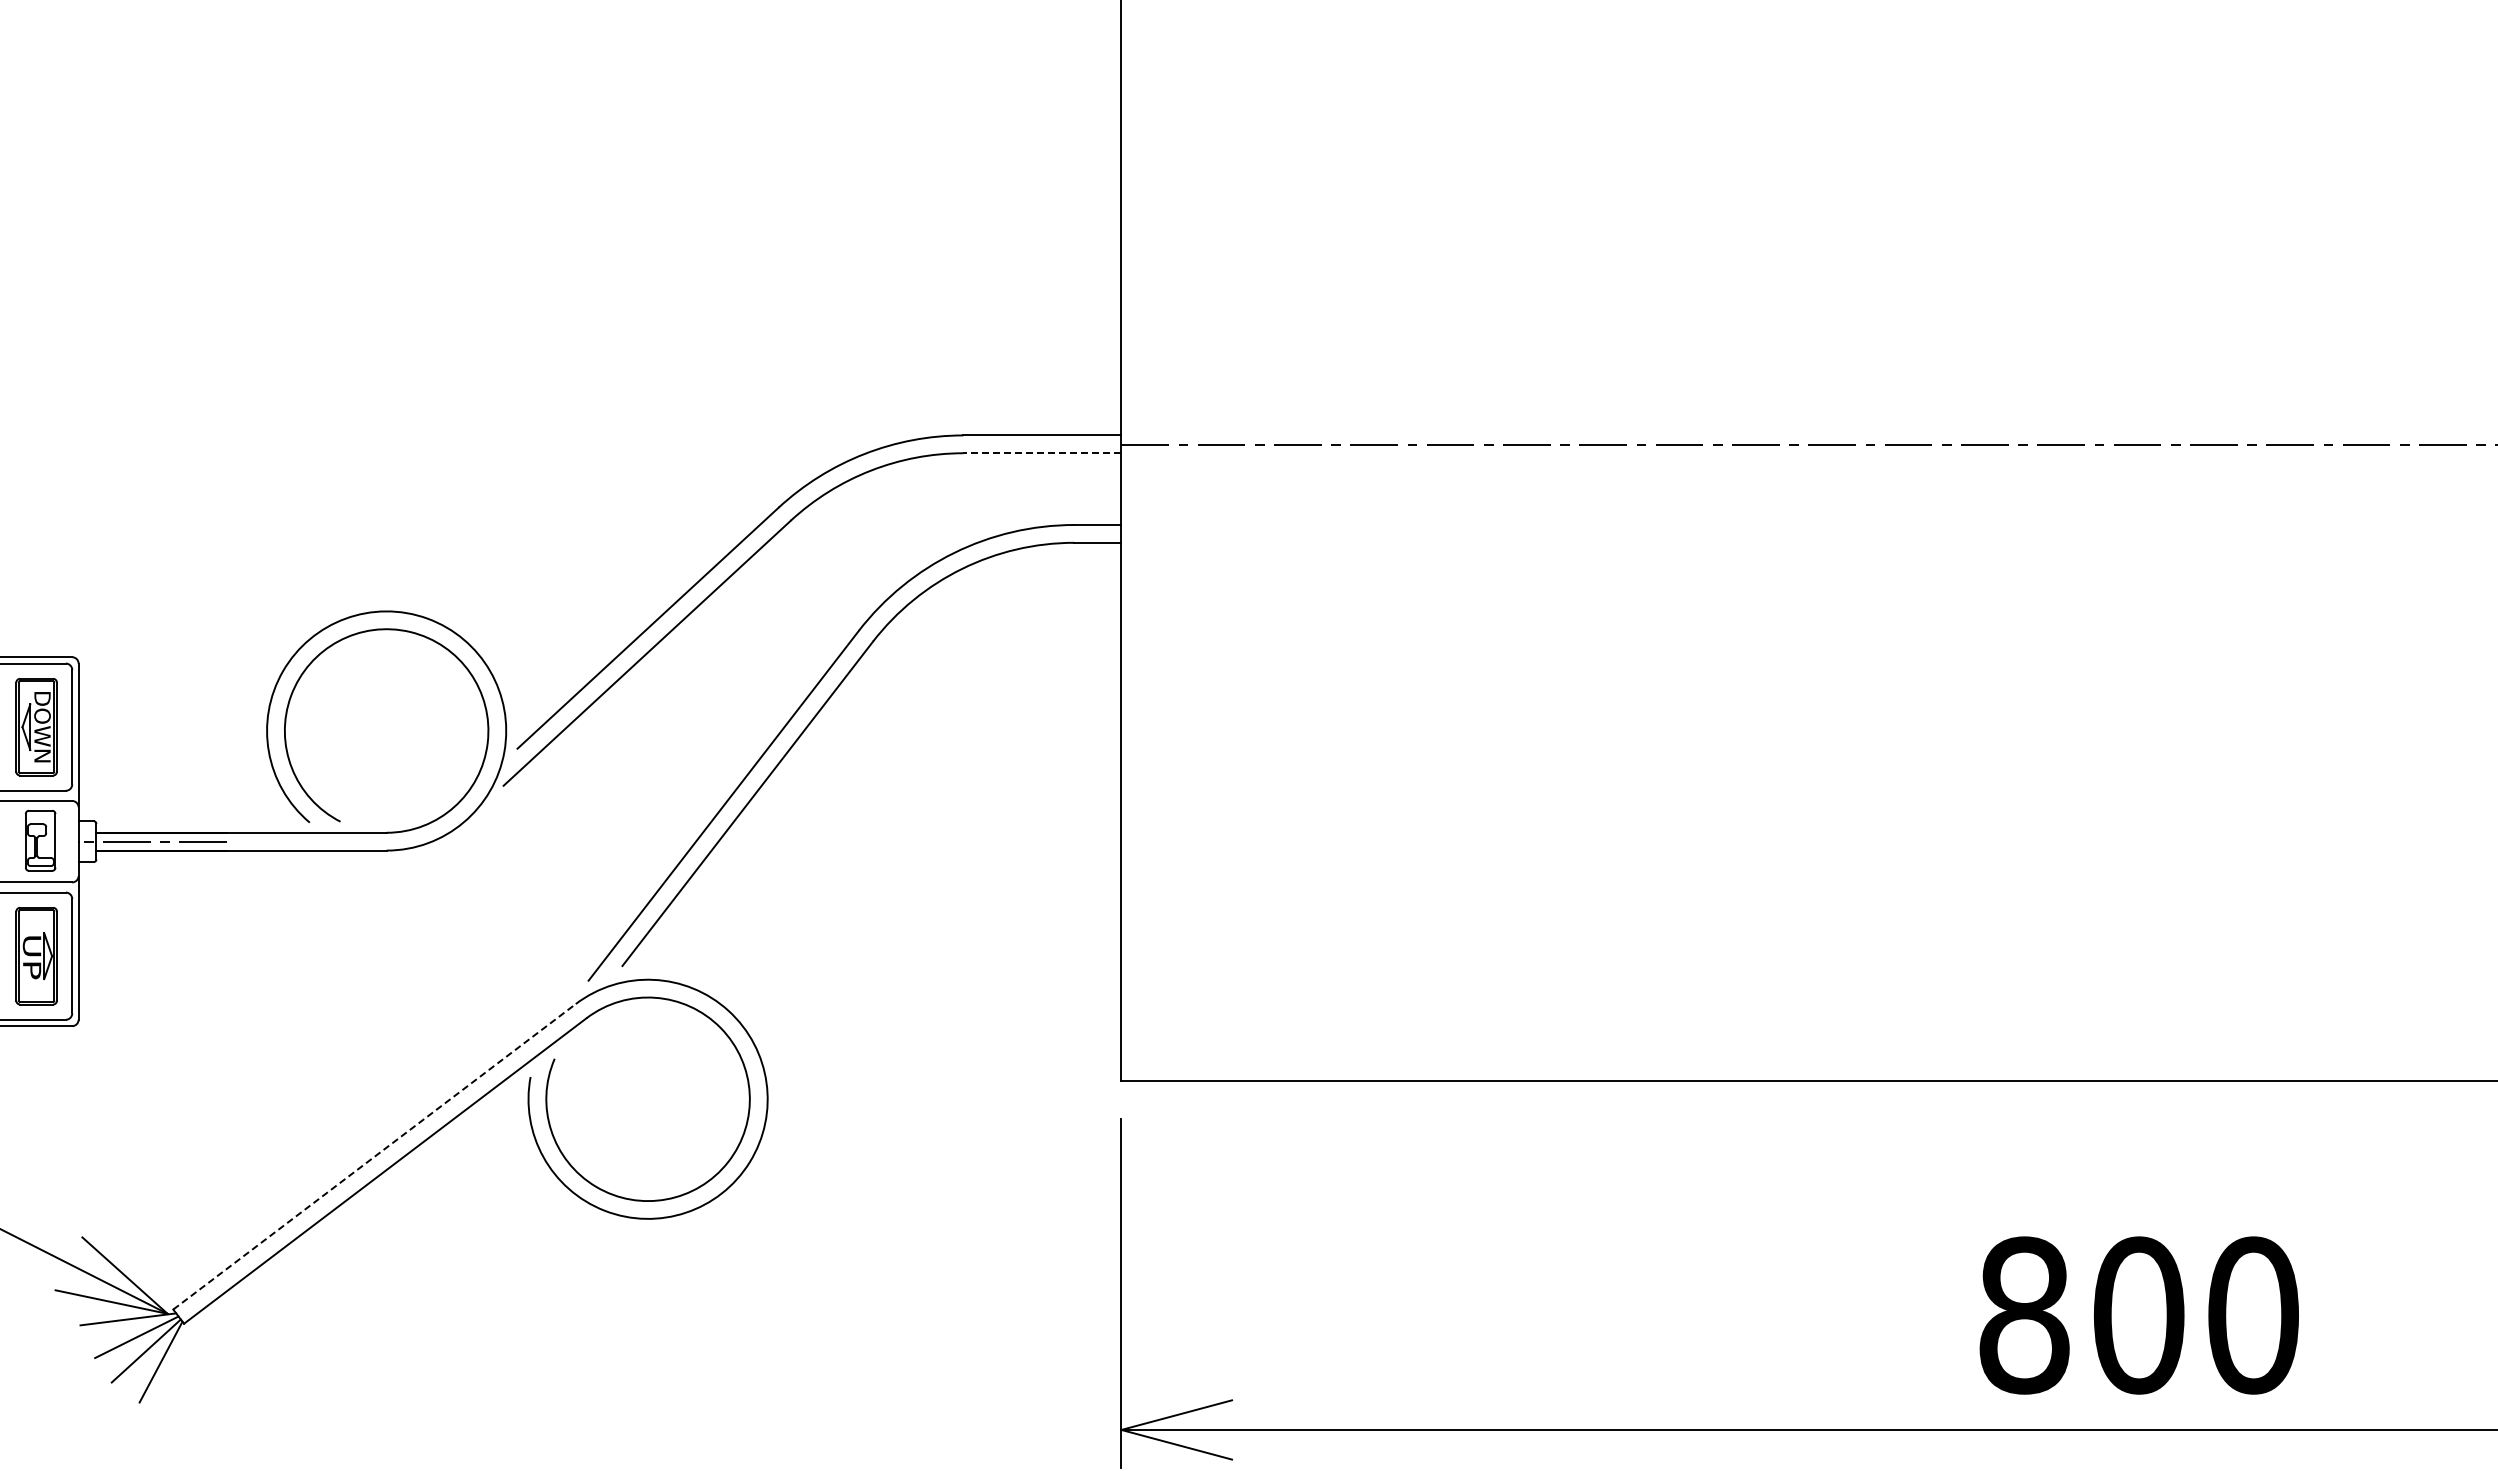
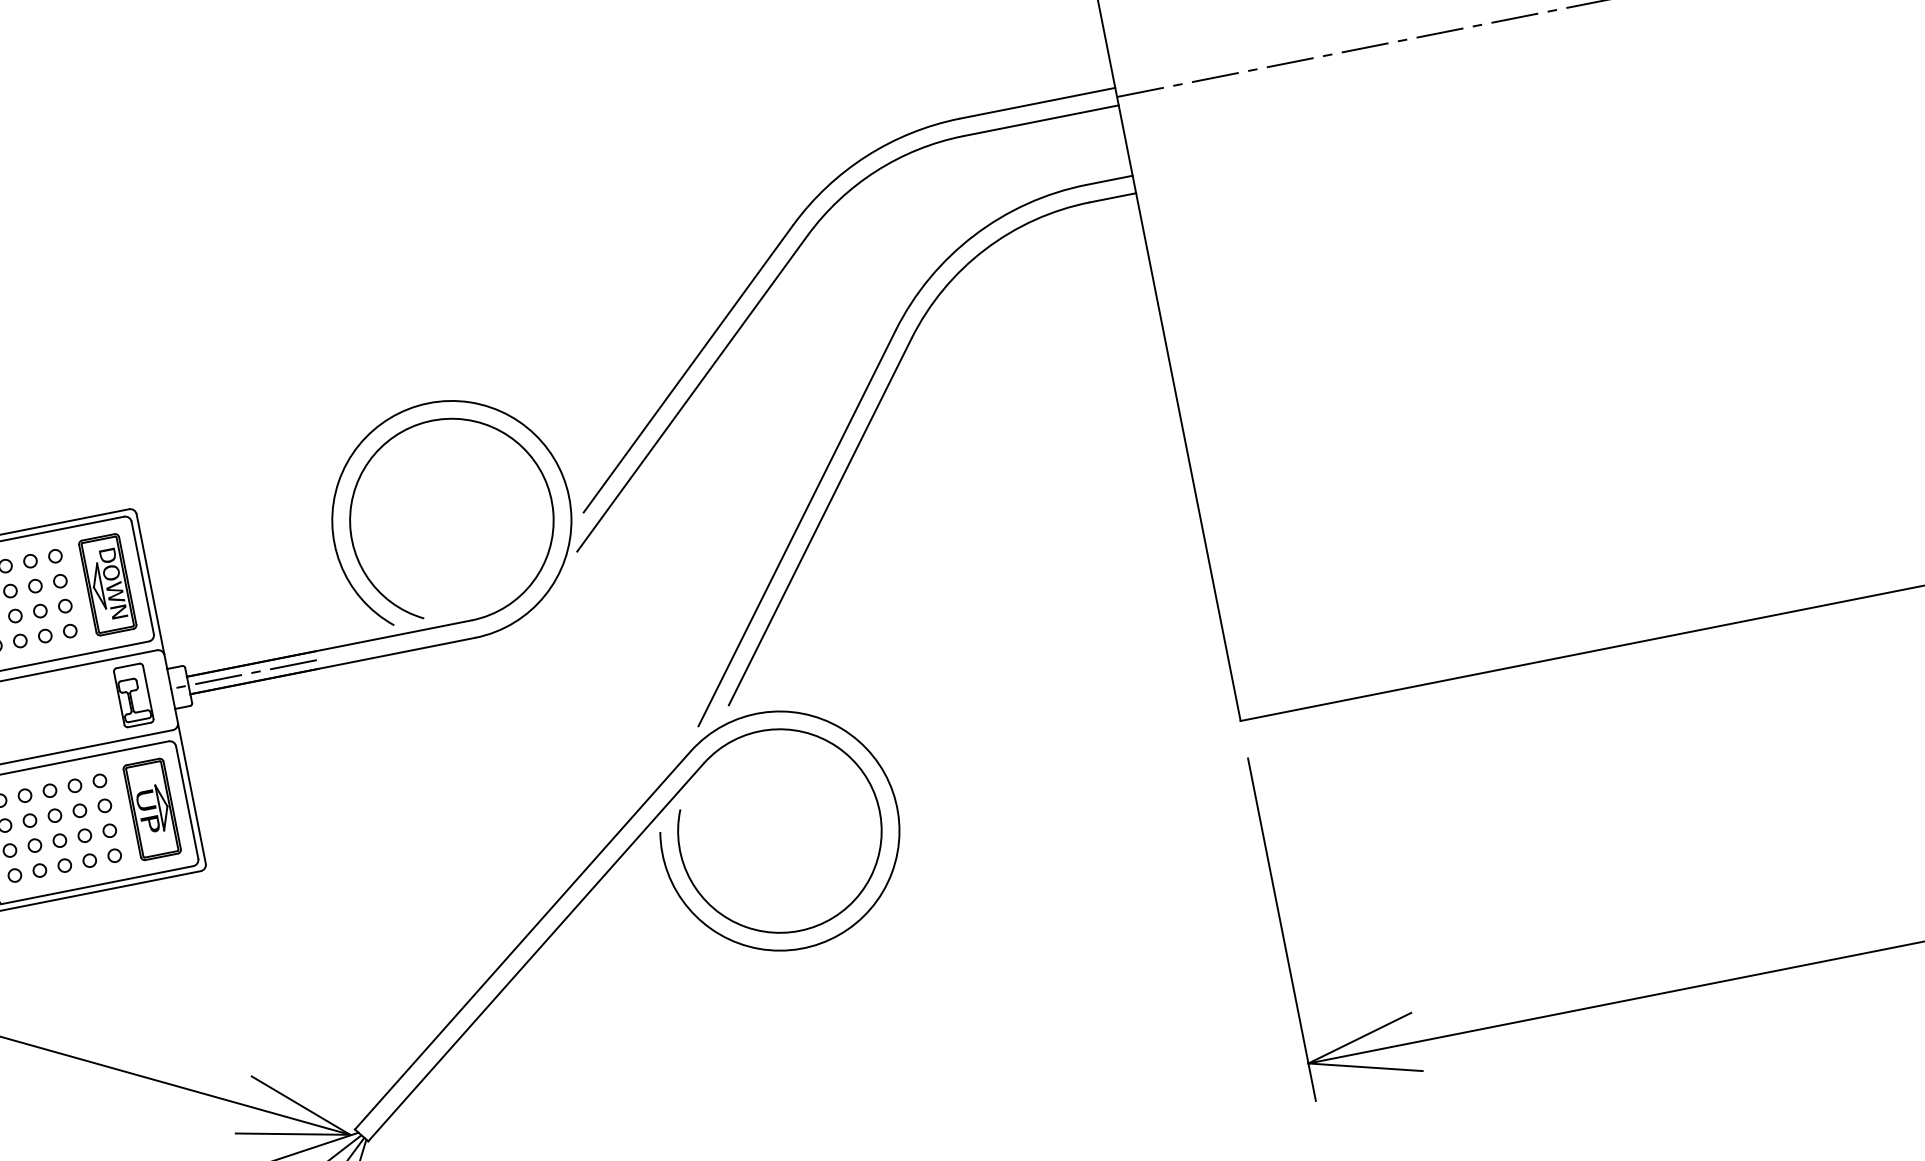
line: (1041, 453) -> (1040, 121), dashed -> solid
line: (374, 1156) -> (522, 940), dashed -> solid

